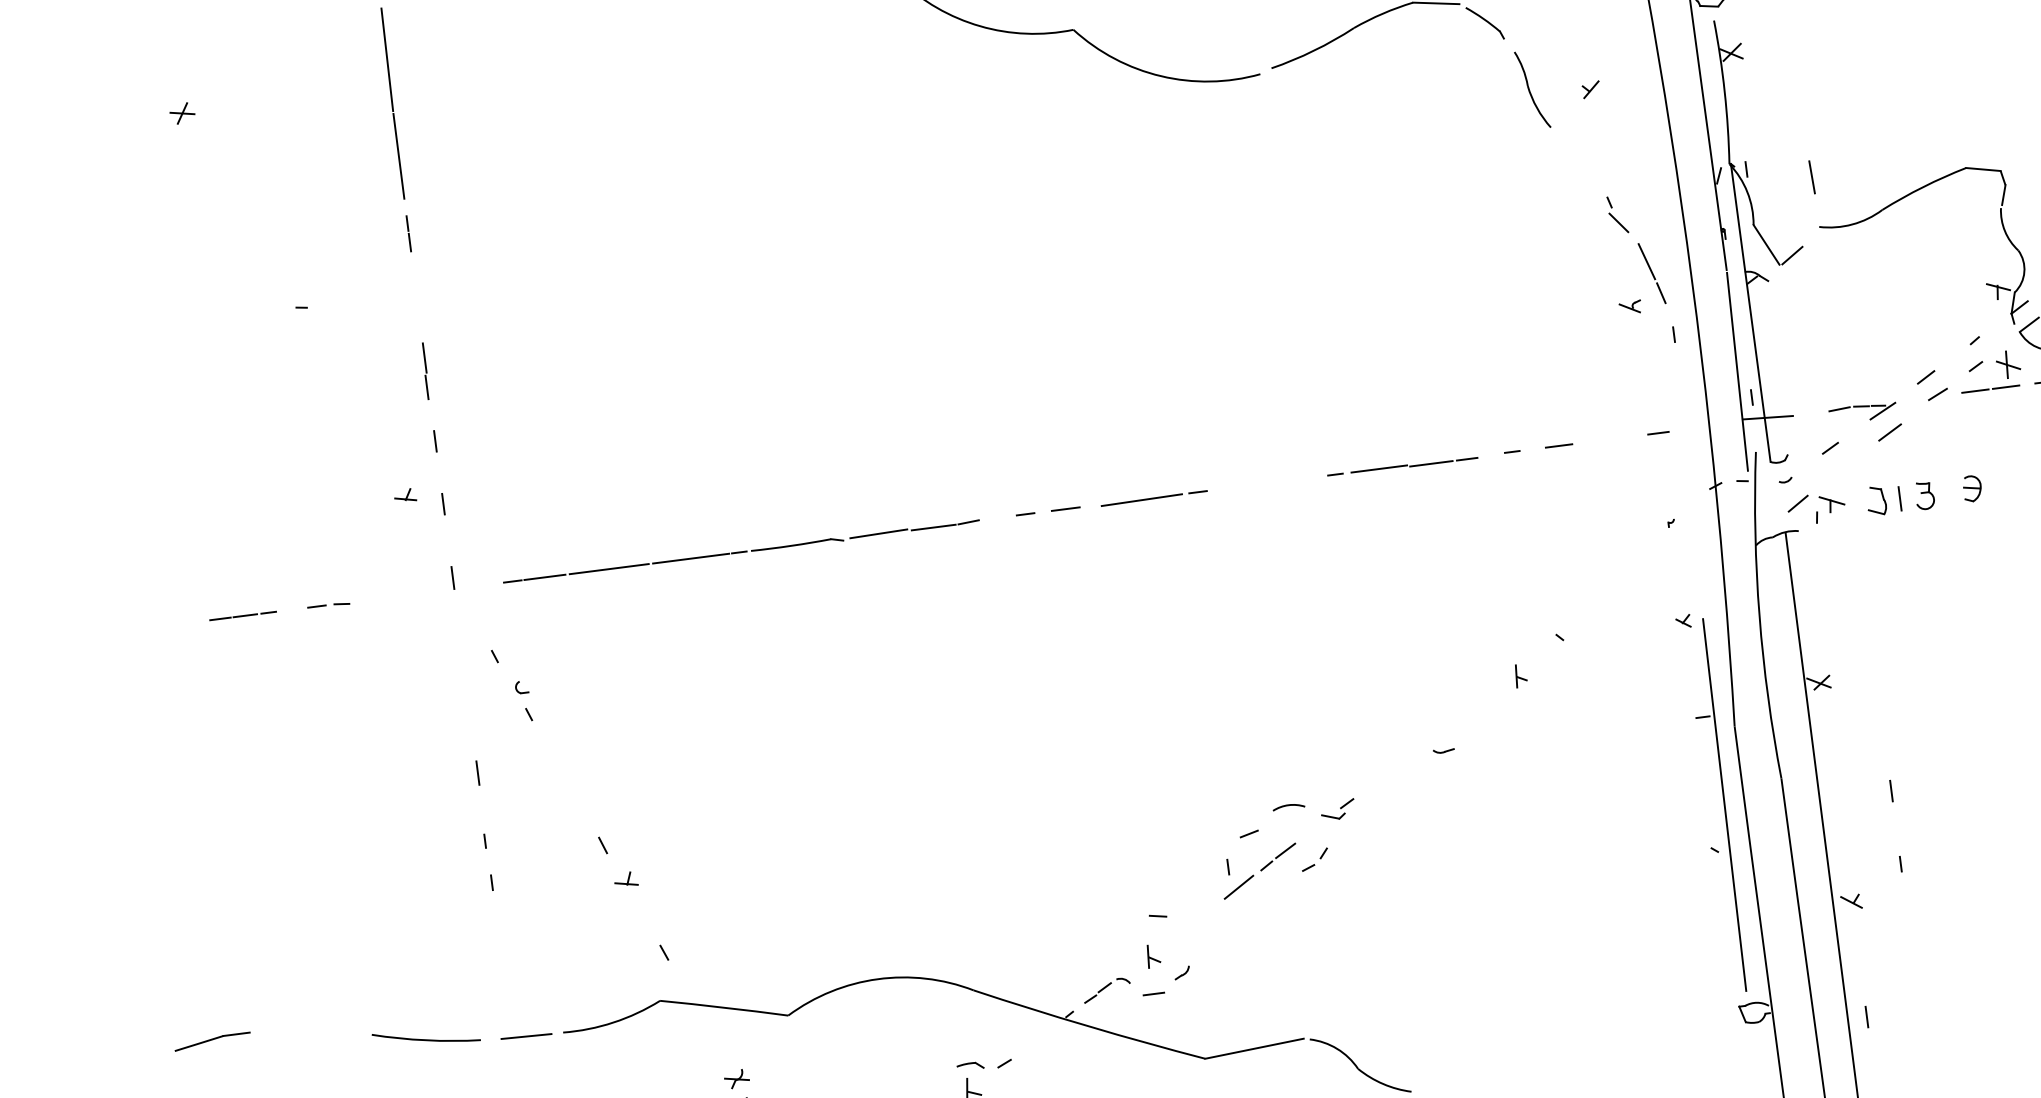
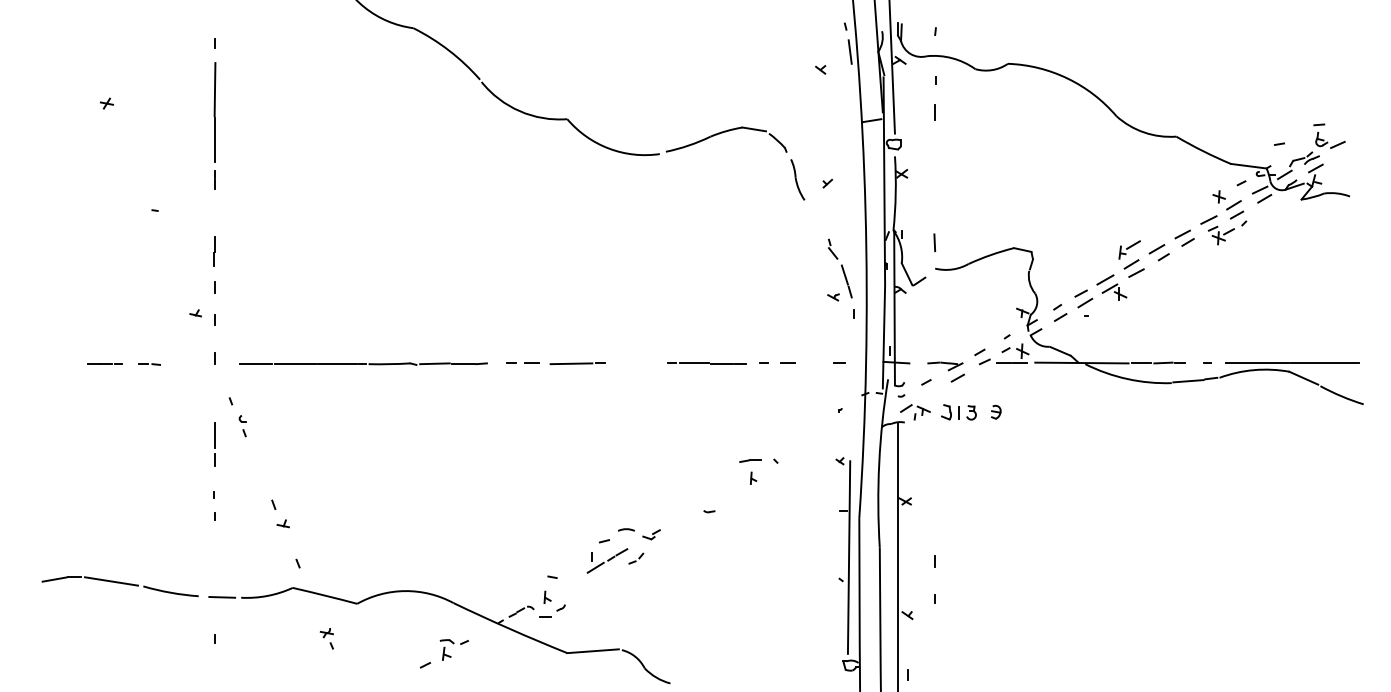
line: (1510, 642) -> (750, 460), added
line: (471, 726) -> (214, 435), added
line: (309, 1033) -> (111, 581), added

